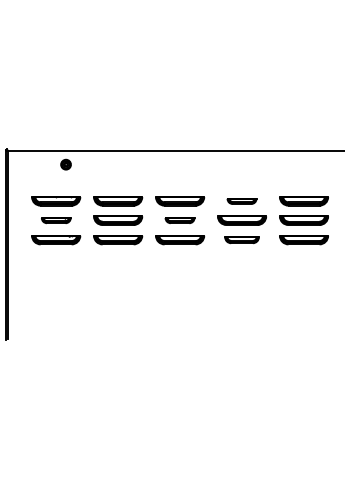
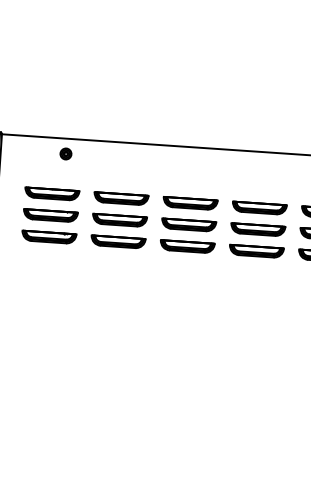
part: (241, 201) -> (258, 208), size x1.67
part: (56, 220) -> (51, 215), size x1.67
part: (179, 220) -> (188, 224), size x1.67
part: (241, 240) -> (255, 251), size x1.43

